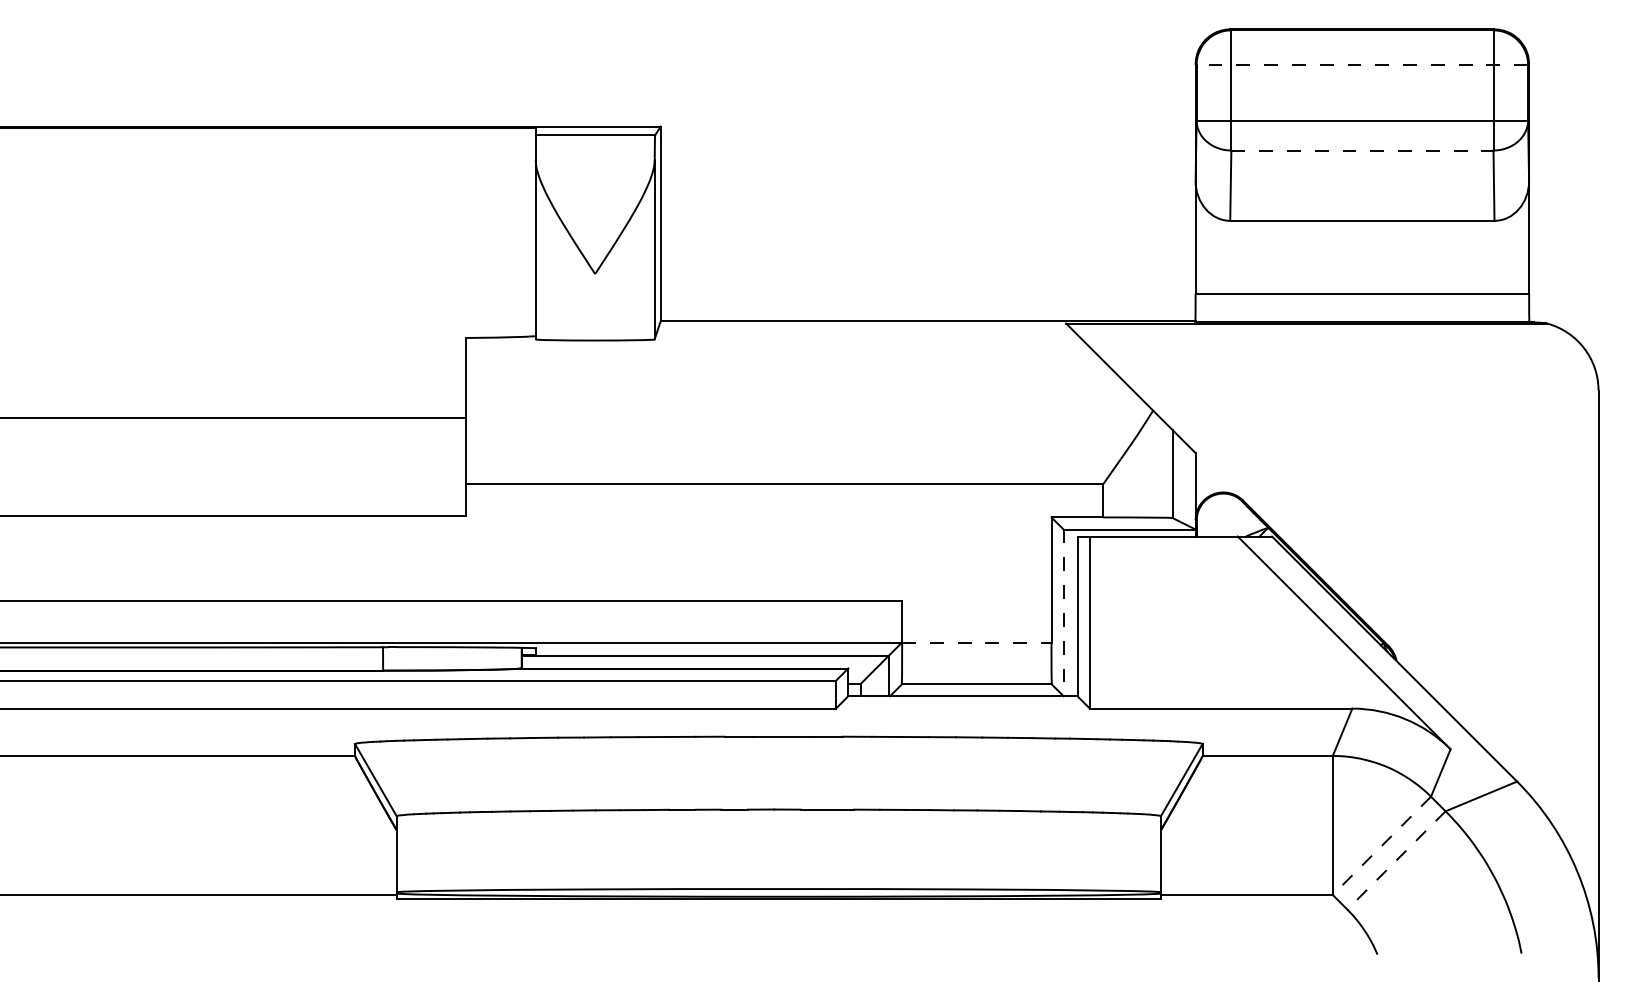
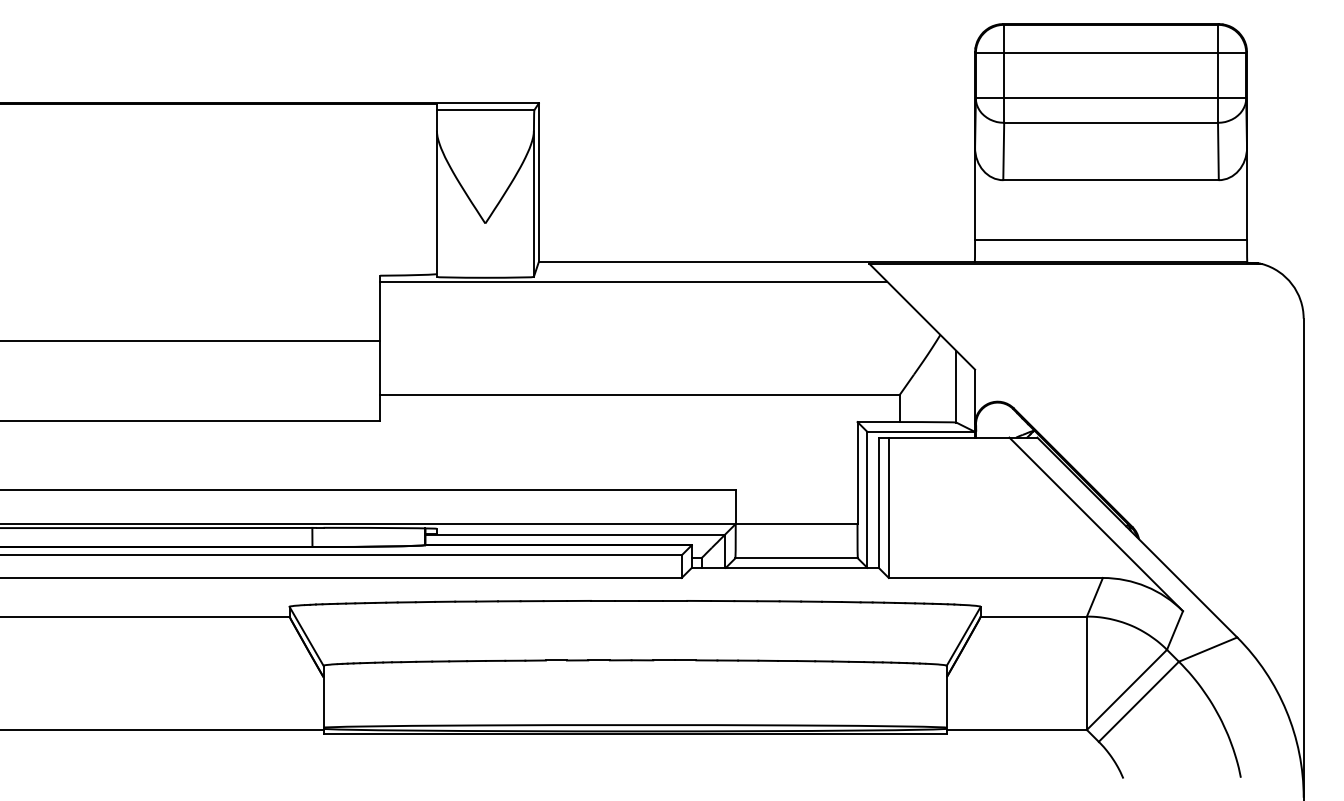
line: (1361, 65) -> (1110, 53), dashed -> solid
line: (1362, 150) -> (1111, 122), dashed -> solid
line: (776, 345) -> (633, 281), added
line: (1063, 612) -> (867, 499), dashed -> solid
line: (976, 643) -> (796, 524), dashed -> solid
line: (1381, 845) -> (1126, 689), dashed -> solid
line: (1396, 860) -> (1138, 701), dashed -> solid

